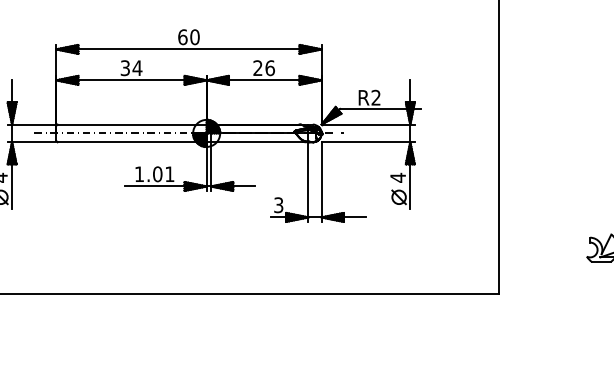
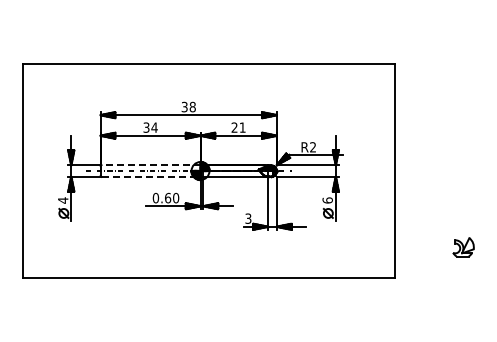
text: (188, 36) -> (188, 106), 60 -> 38
text: (269, 67) -> (242, 127), 26 -> 21
line: (131, 125) -> (150, 165), solid -> dashed
line: (132, 141) -> (151, 176), solid -> dashed
text: (153, 173) -> (165, 197), 1.01 -> 0.60
text: (397, 177) -> (327, 200), 4 -> 6

